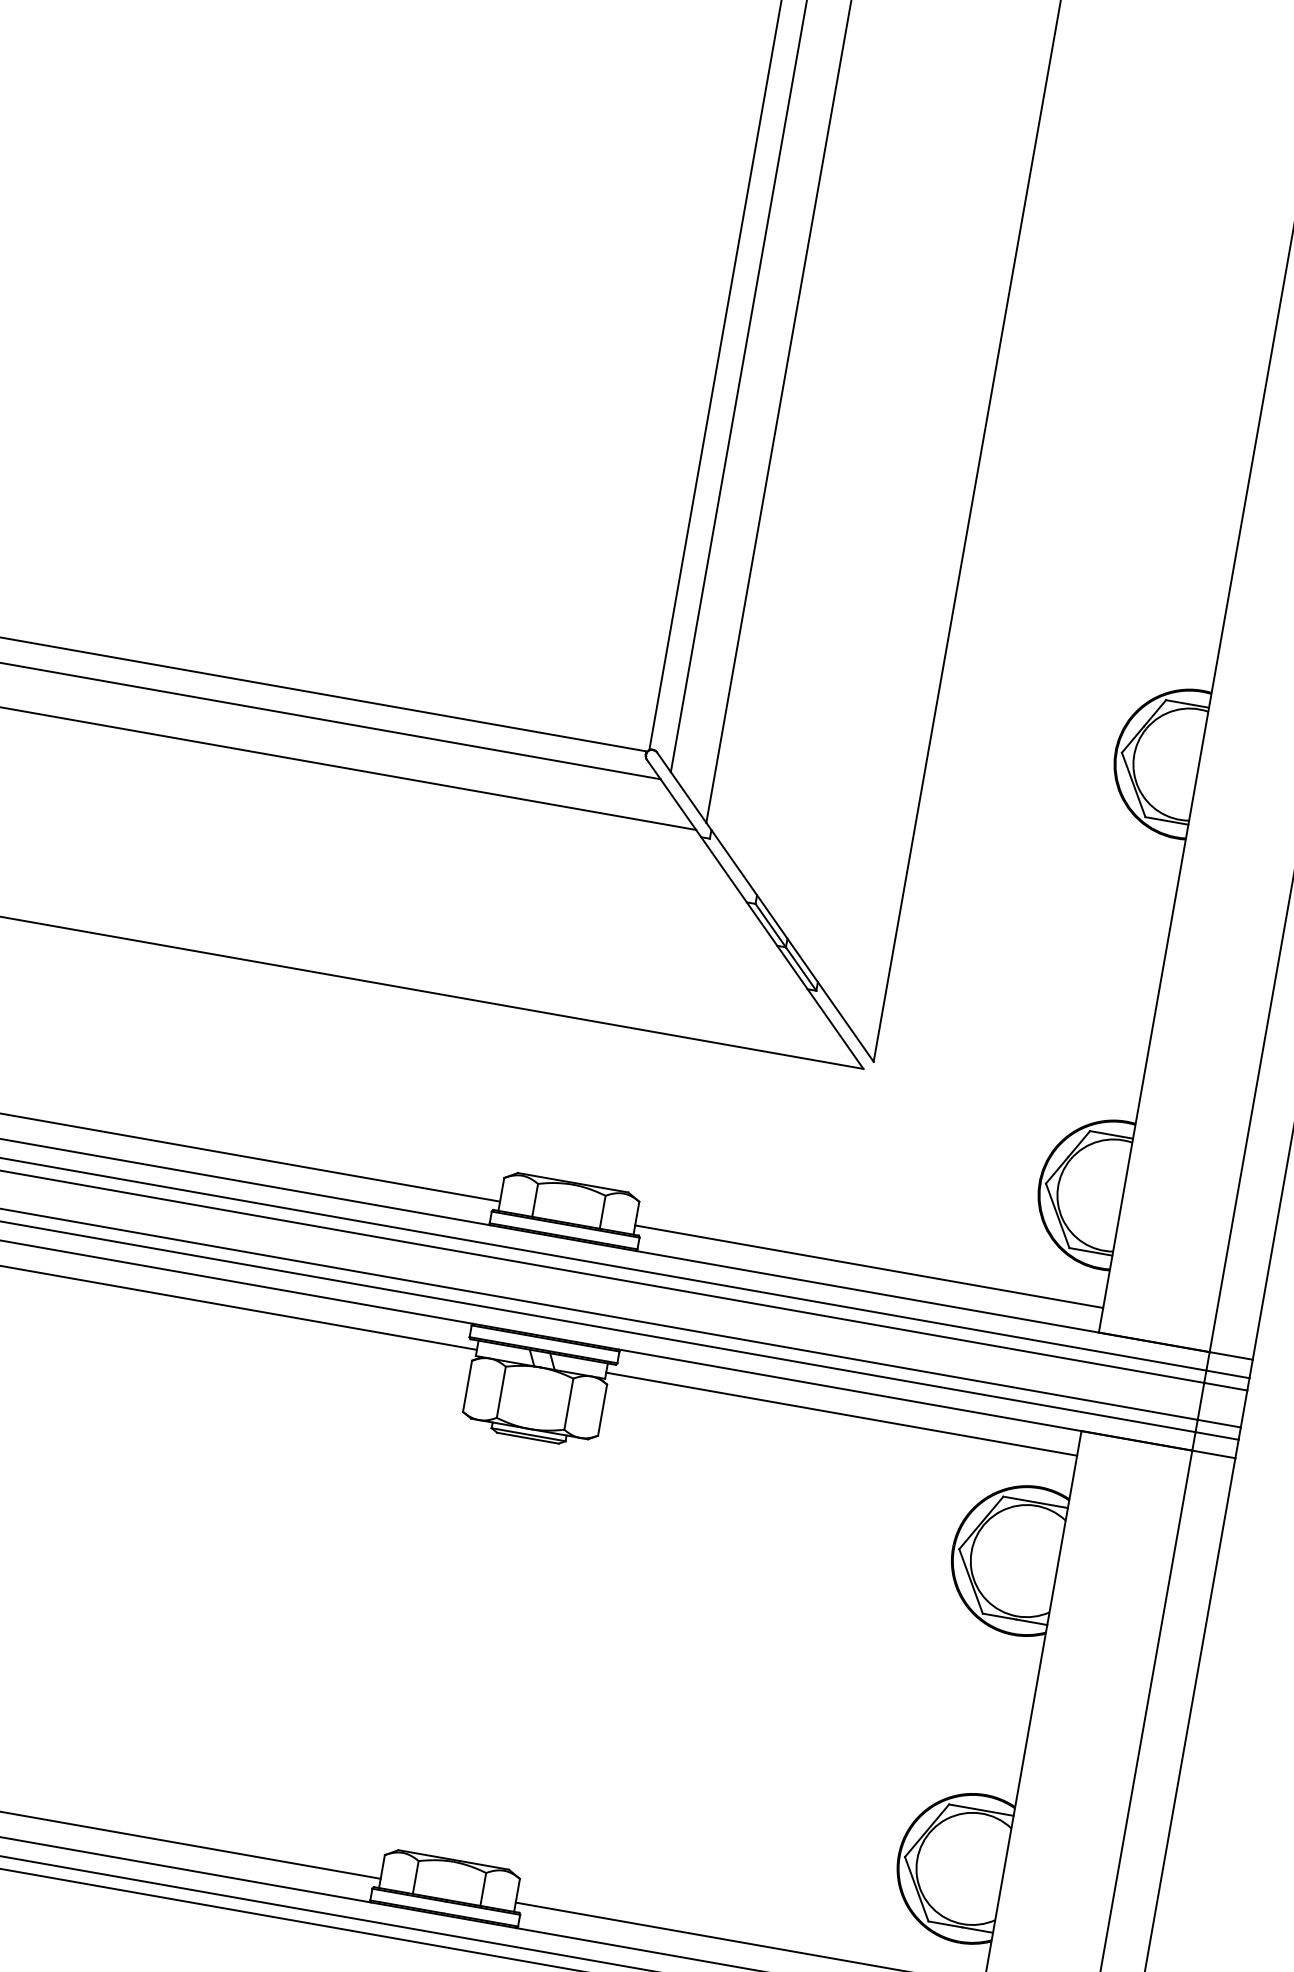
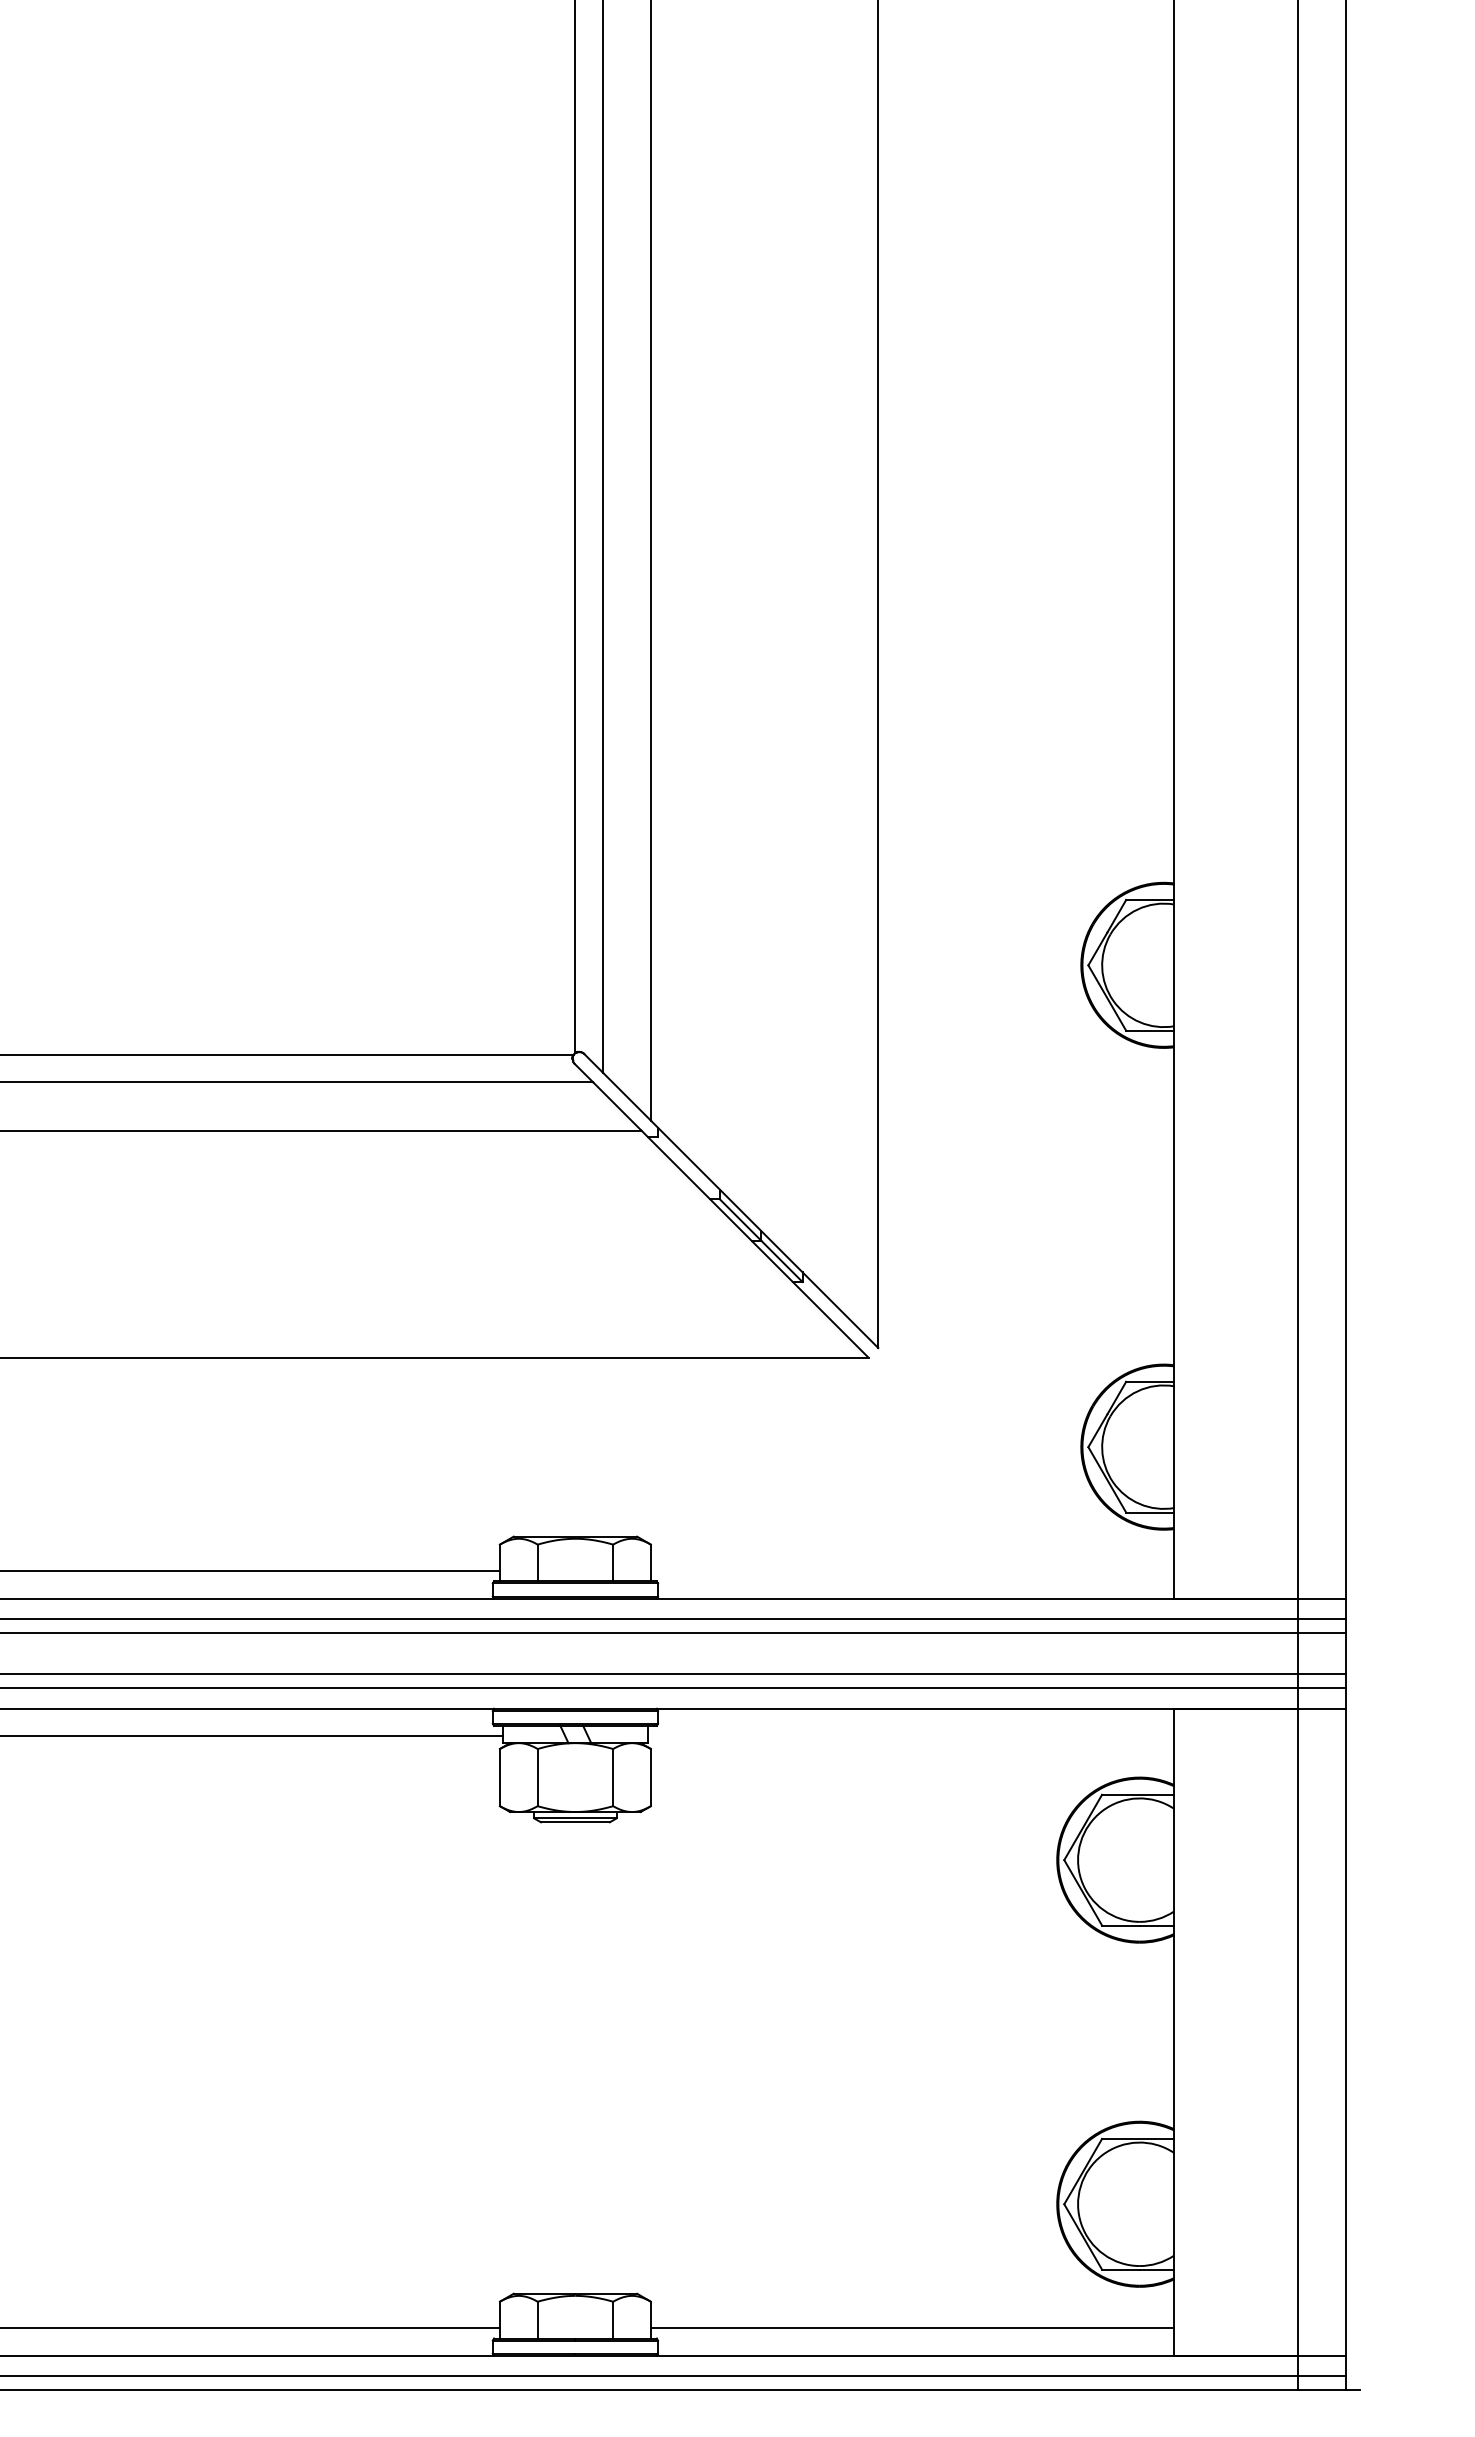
line: (869, 1267) -> (912, 1571), removed
line: (841, 1414) -> (910, 1736), removed

